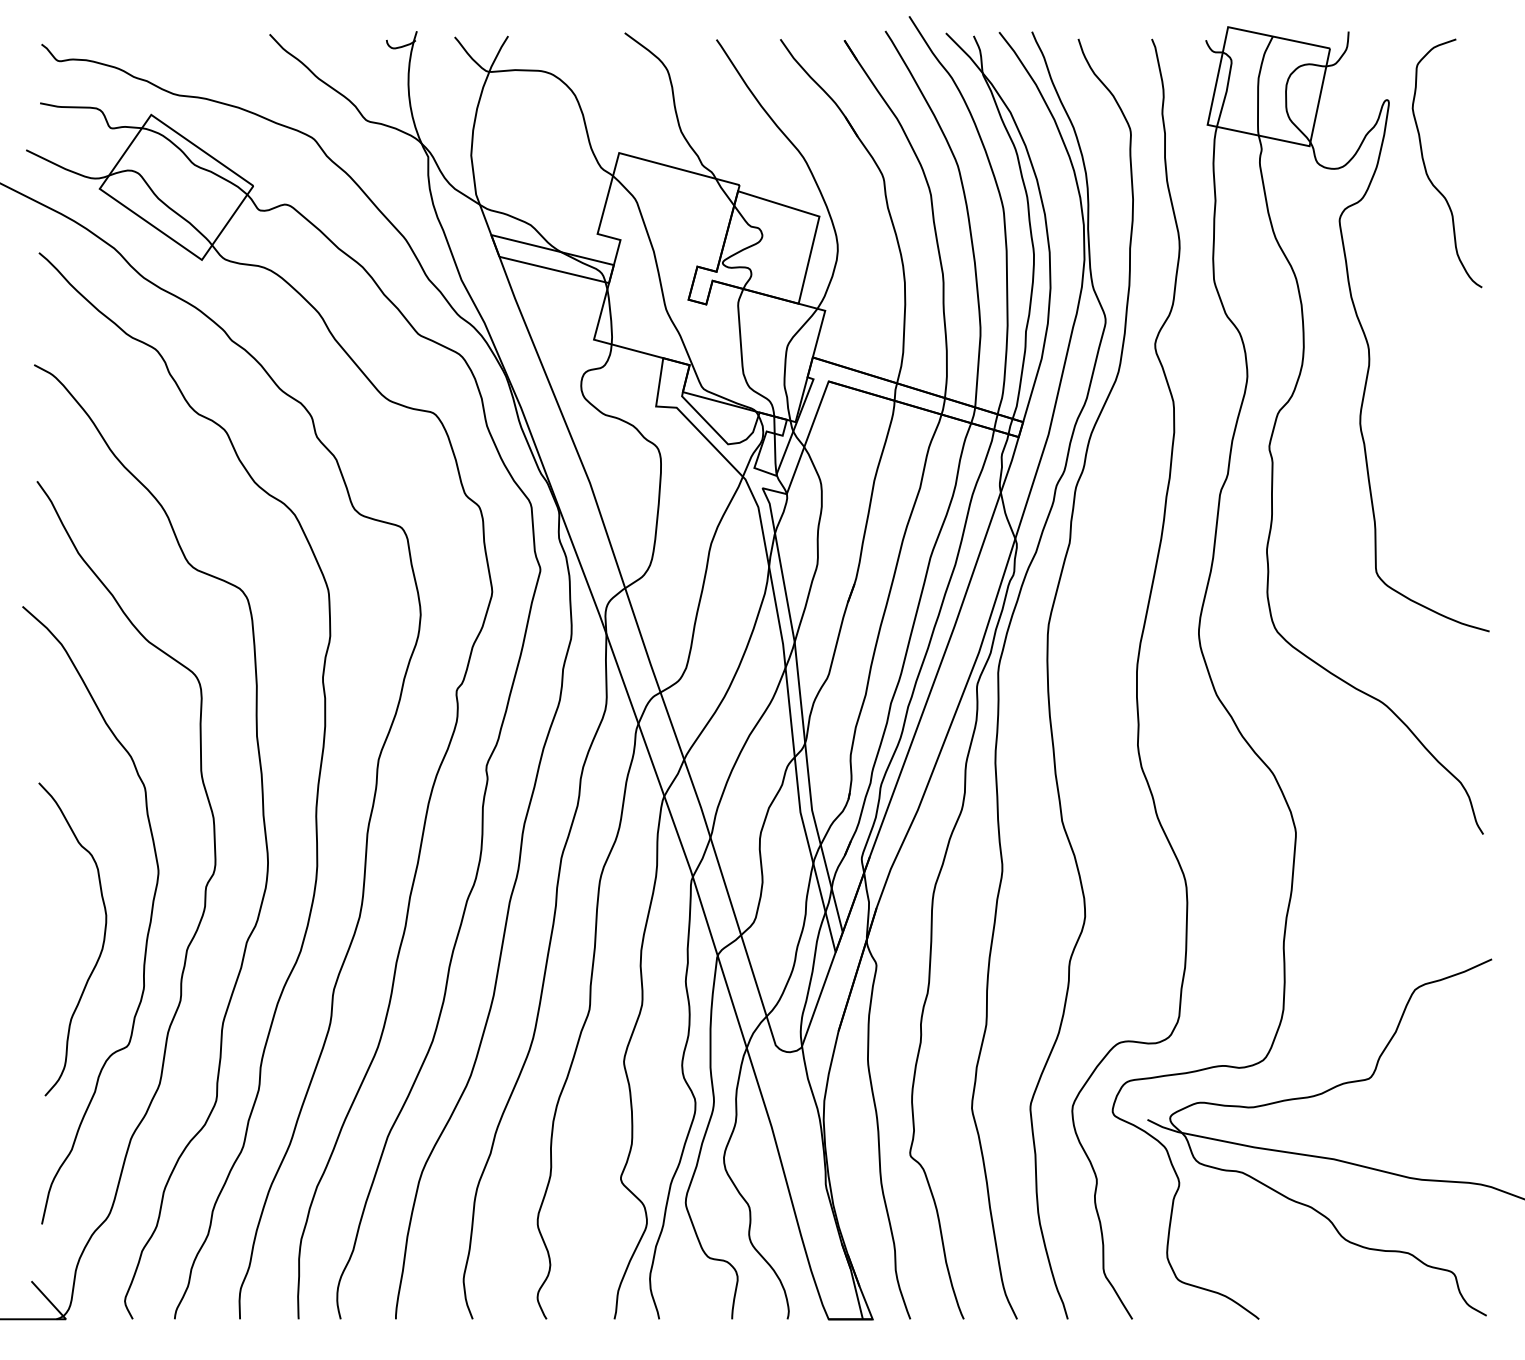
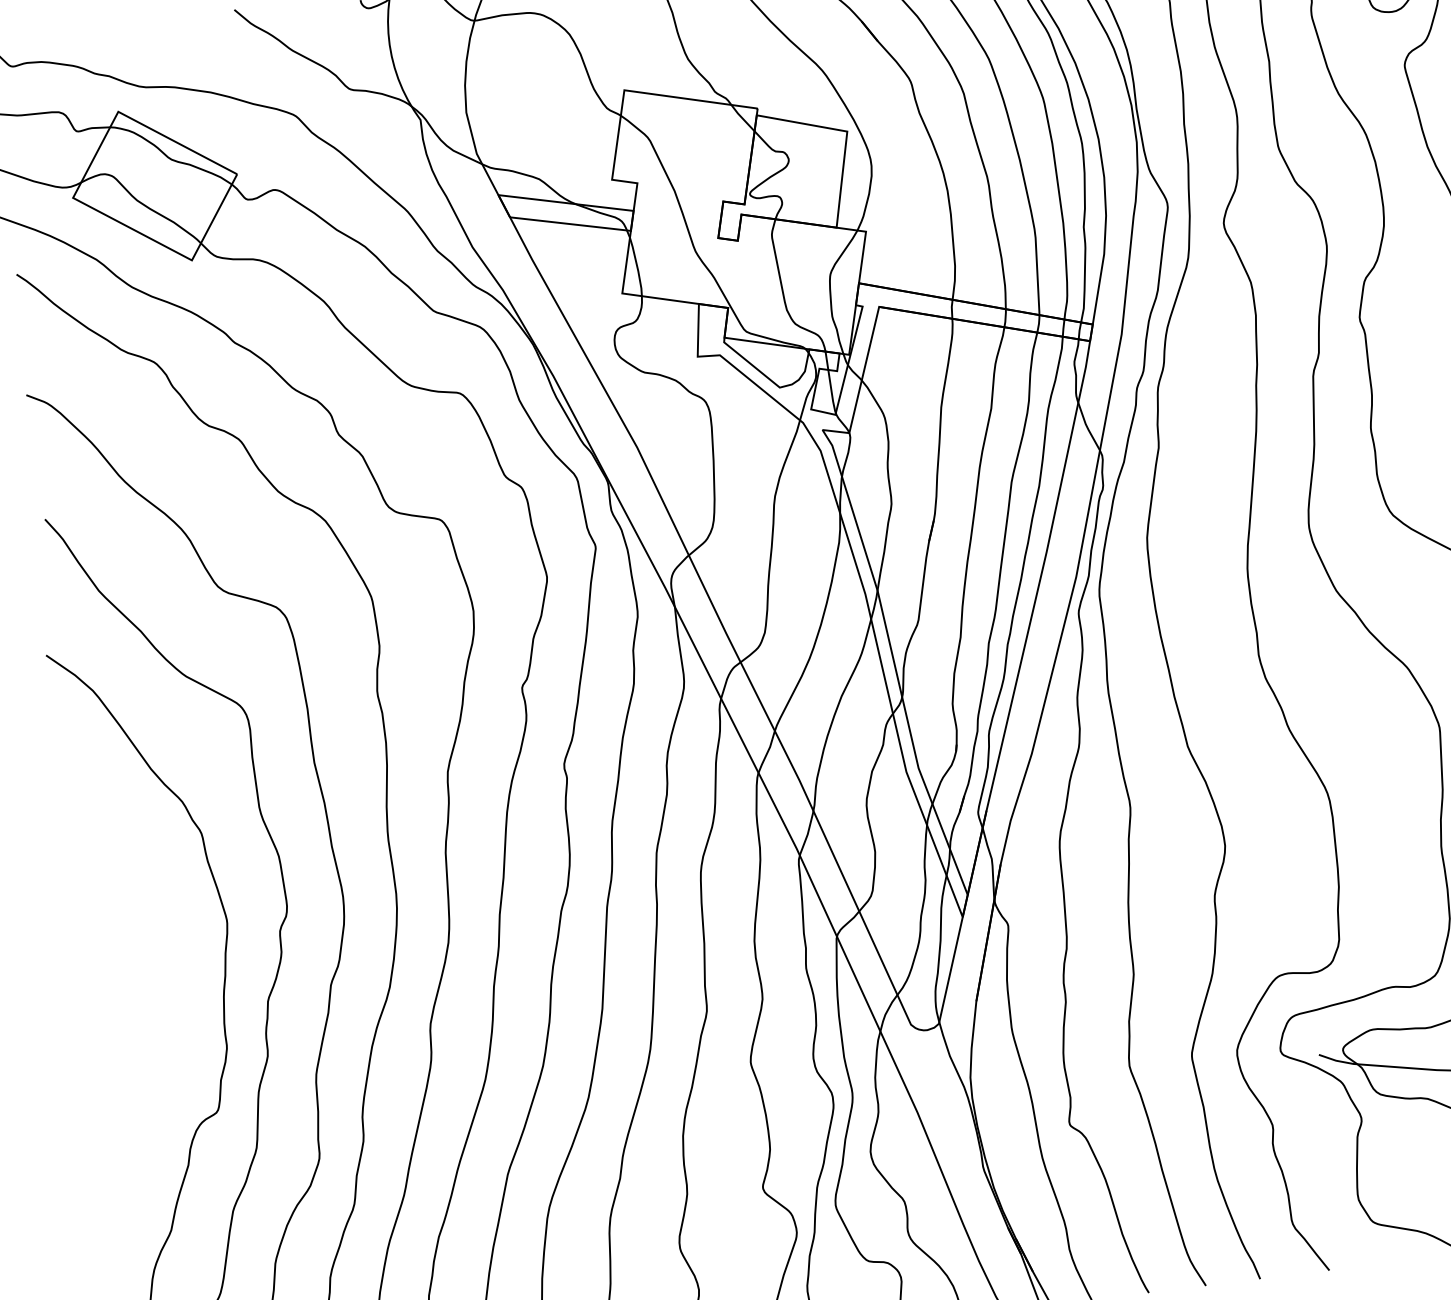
curve: (101, 947) -> (176, 1009), removed

